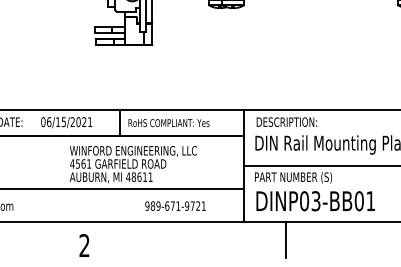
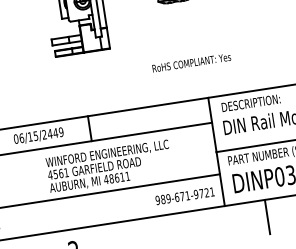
text: (84, 122) -> (55, 133), 06/15/2021 -> 06/15/2449
text: (168, 123) -> (191, 63), moved
text: (175, 205) -> (184, 195), moved

